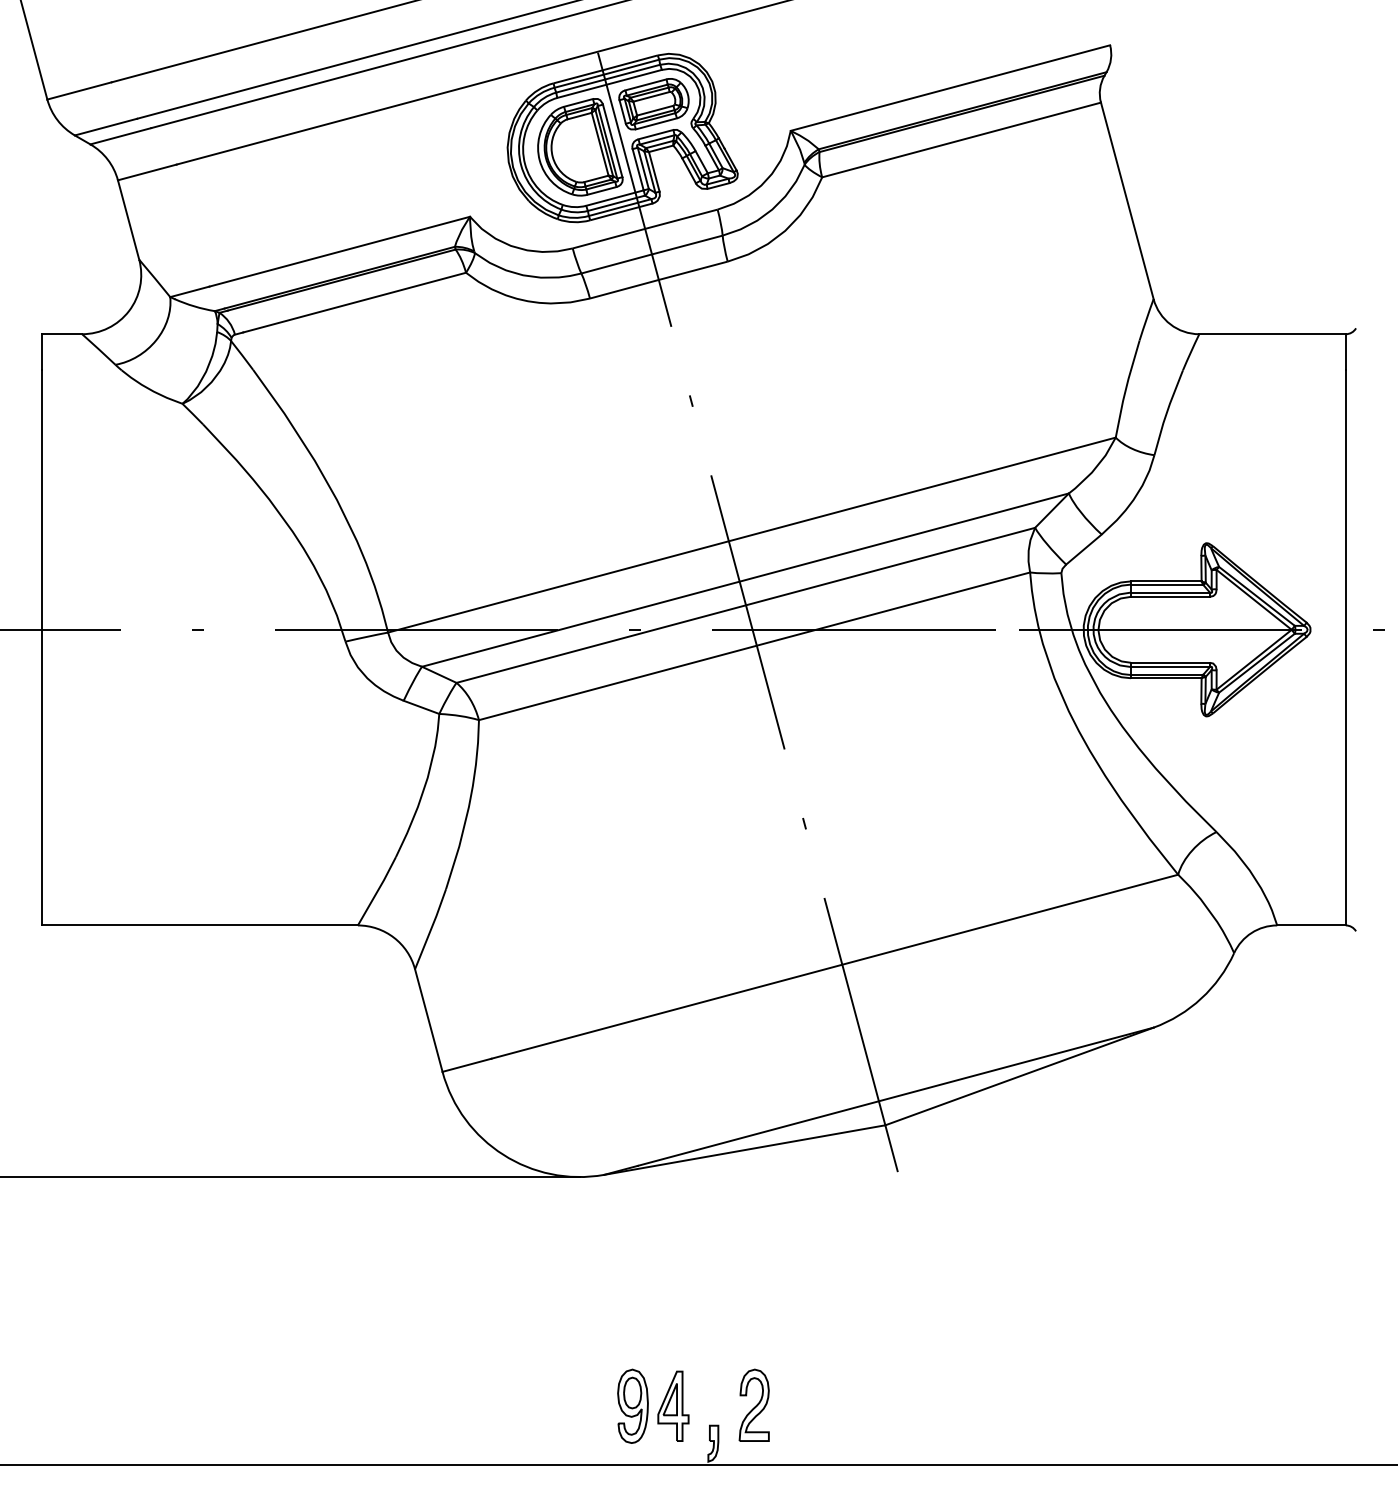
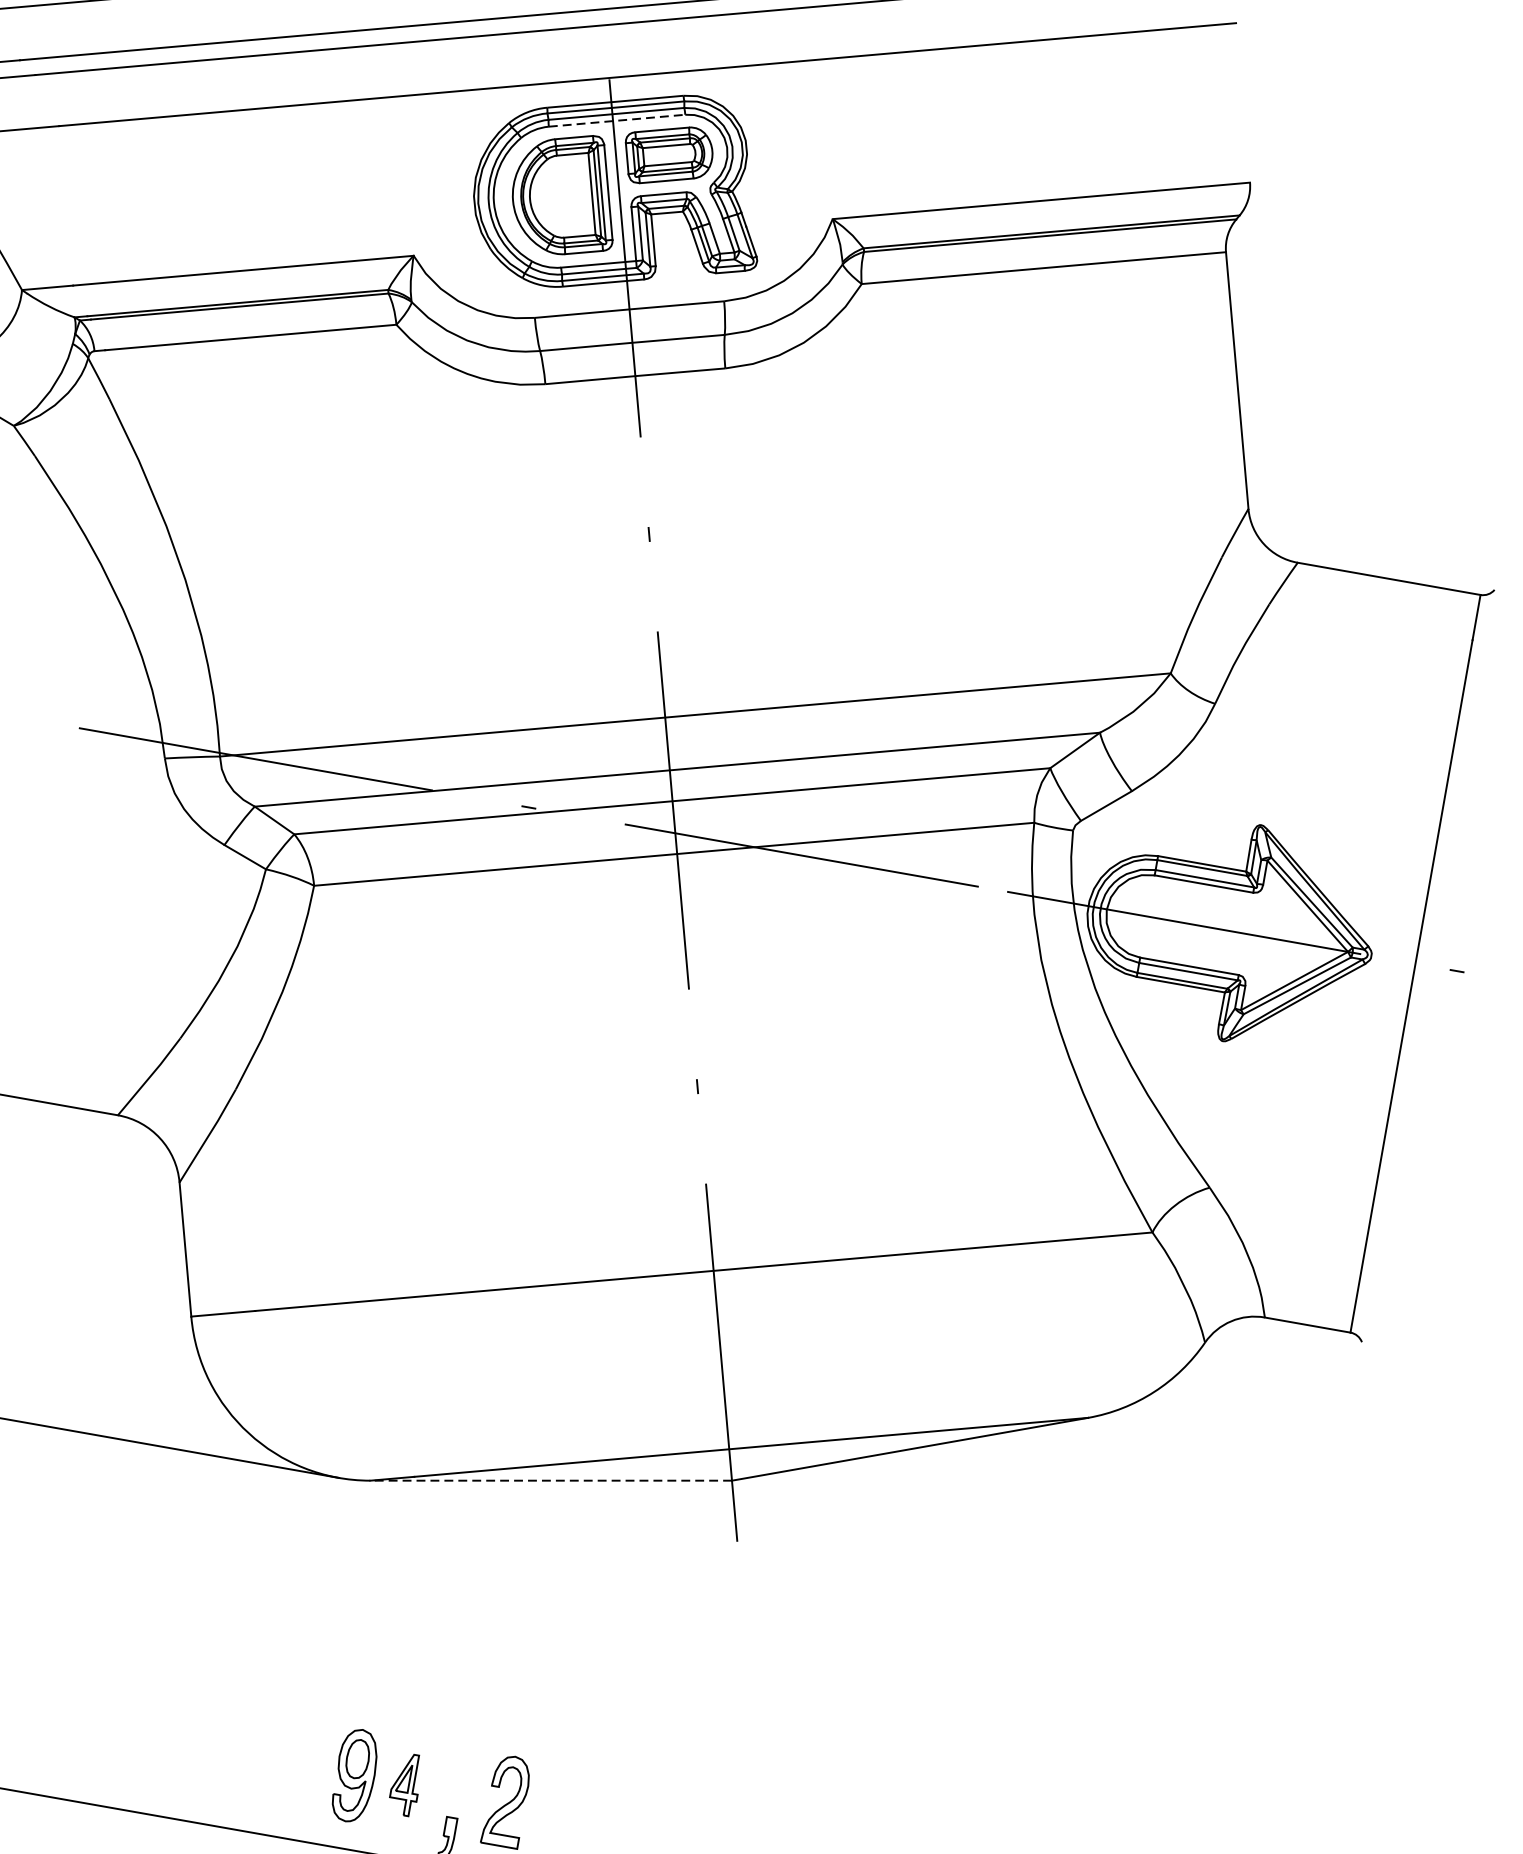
line: (610, 83) -> (618, 120), solid -> dashed
line: (744, 1150) -> (550, 1481), solid -> dashed
part: (673, 1405) -> (406, 1783), size x0.7

